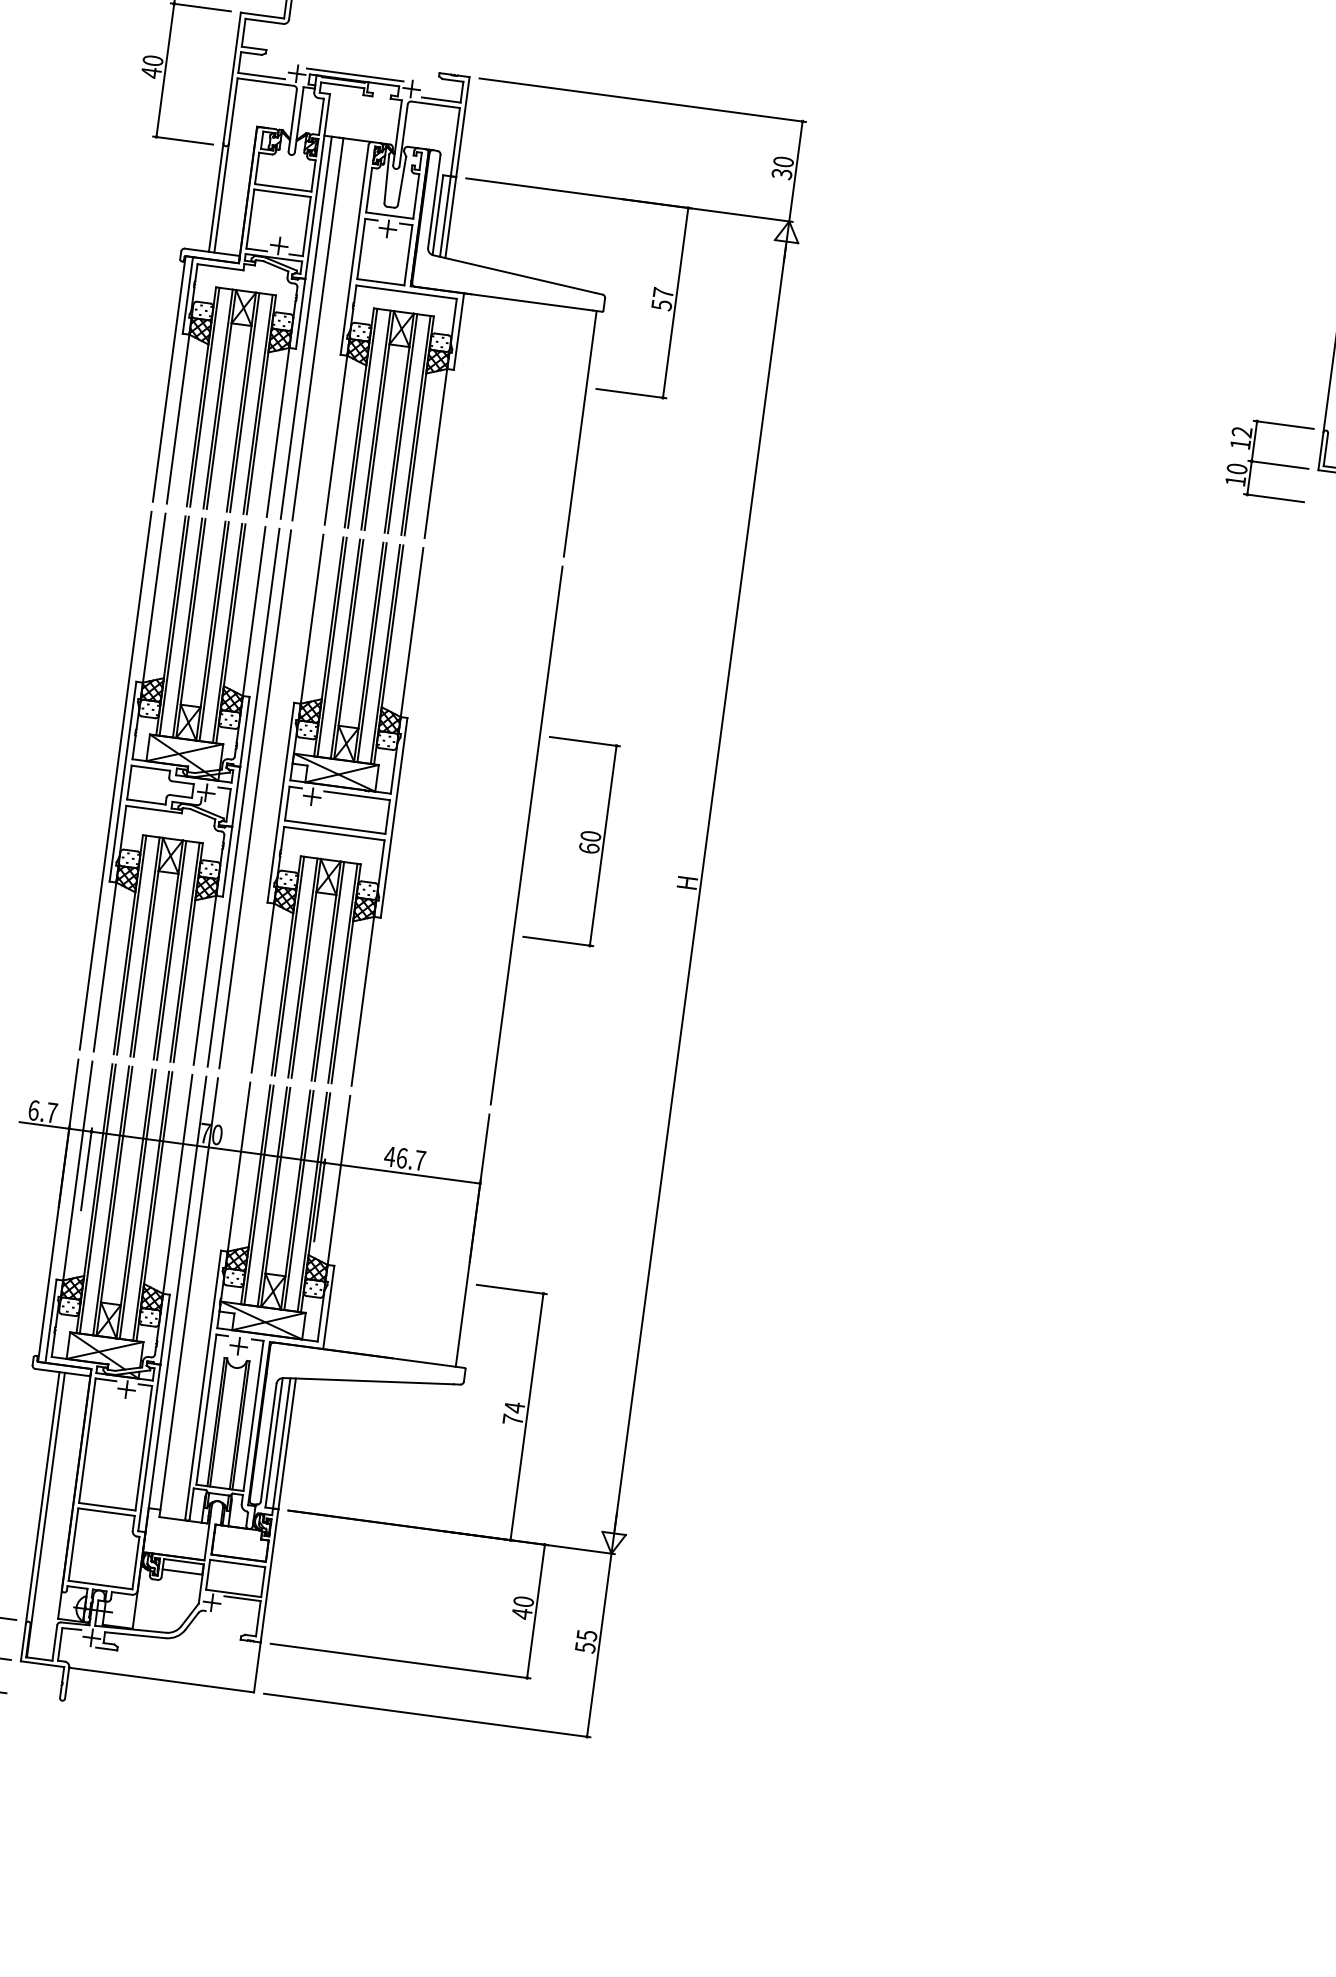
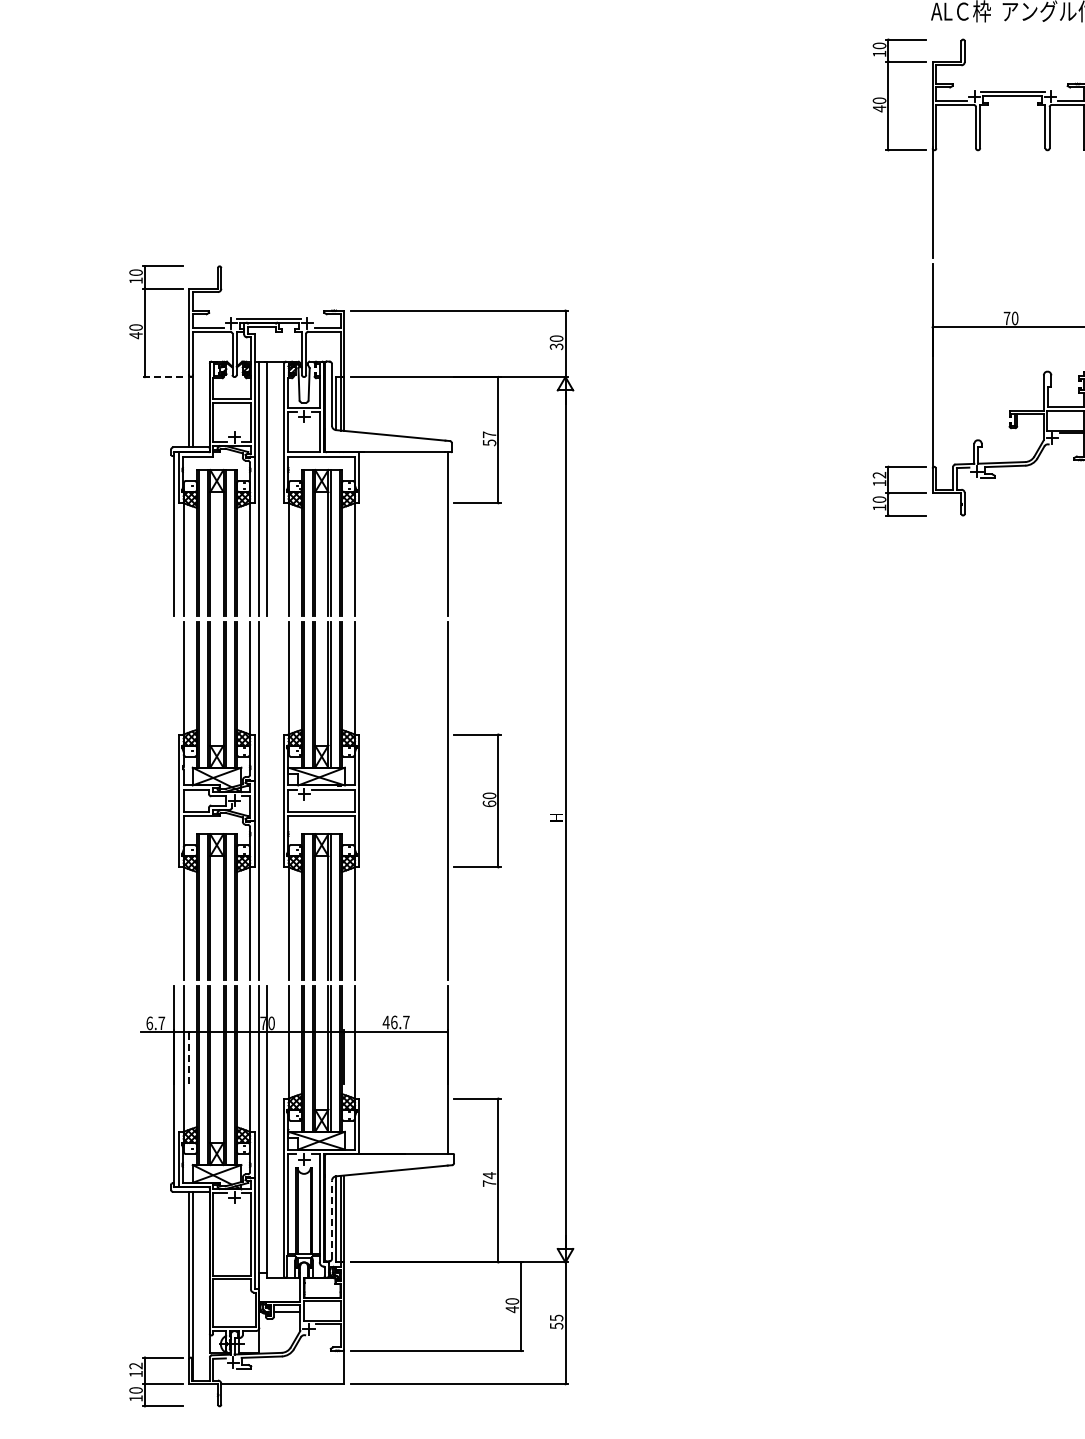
line: (182, 141) -> (162, 377), solid -> dashed
line: (115, 780) -> (174, 800), removed
line: (255, 798) -> (267, 800), removed
line: (87, 1168) -> (189, 1056), solid -> dashed
line: (268, 1442) -> (331, 1219), solid -> dashed

